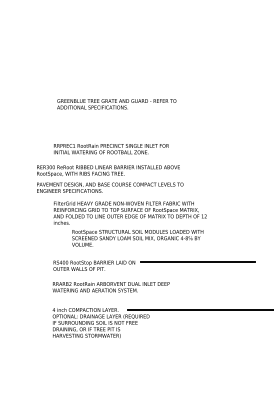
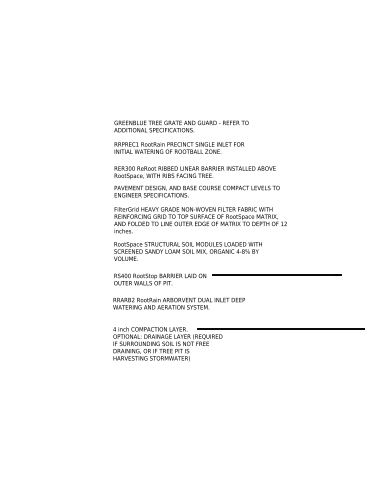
text: (116, 104) -> (181, 126), moved
text: (109, 178) -> (196, 181), moved
text: (137, 238) -> (187, 251), moved

